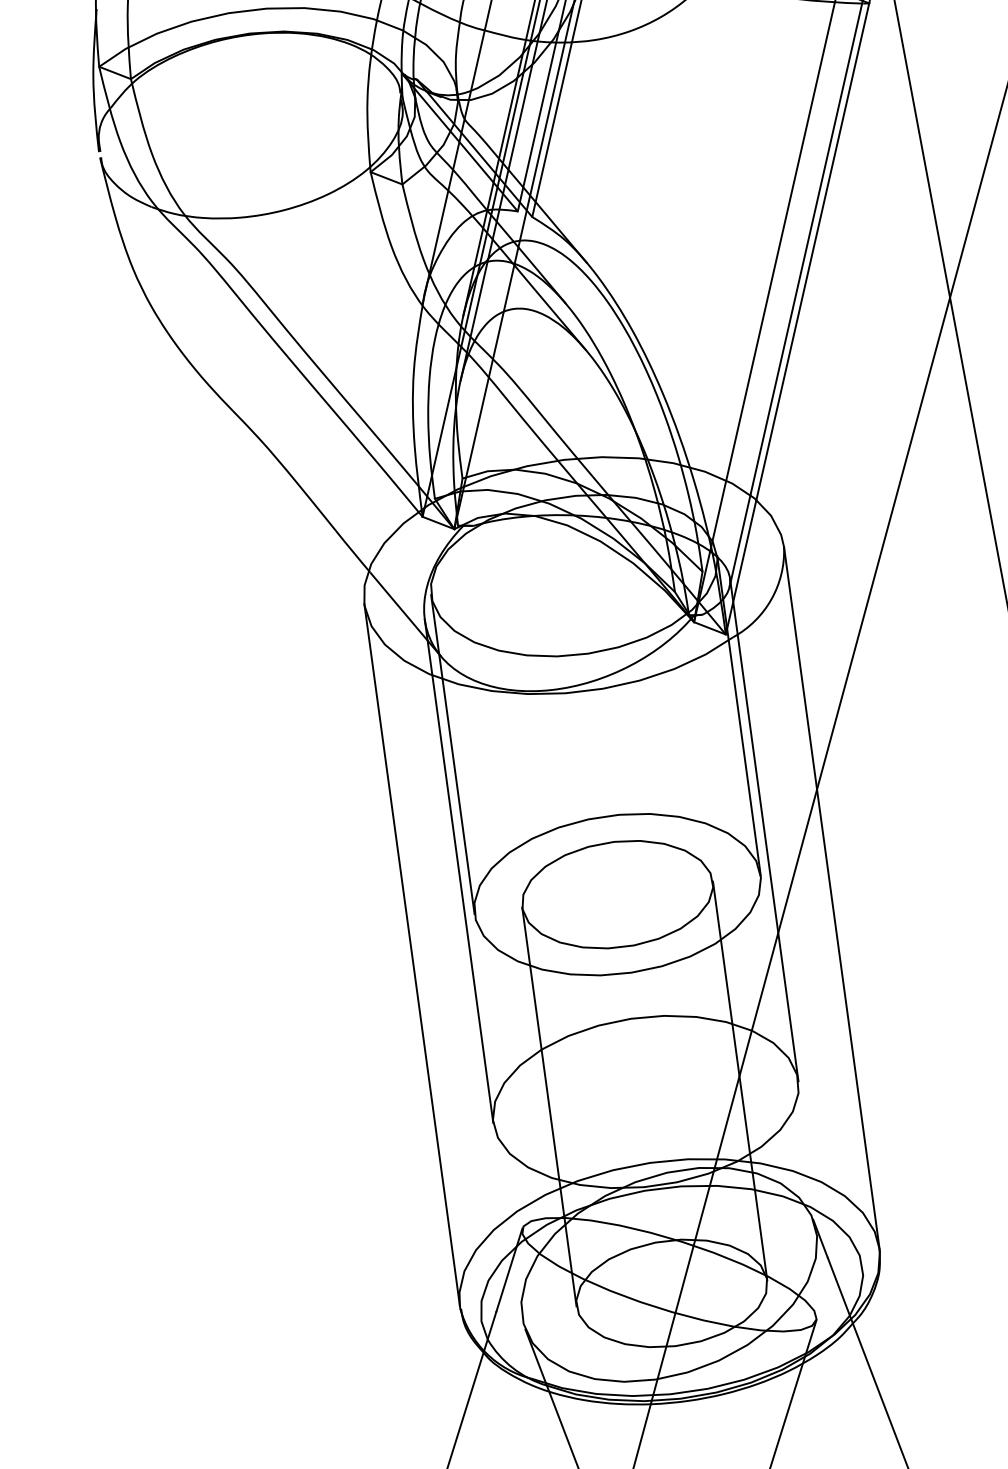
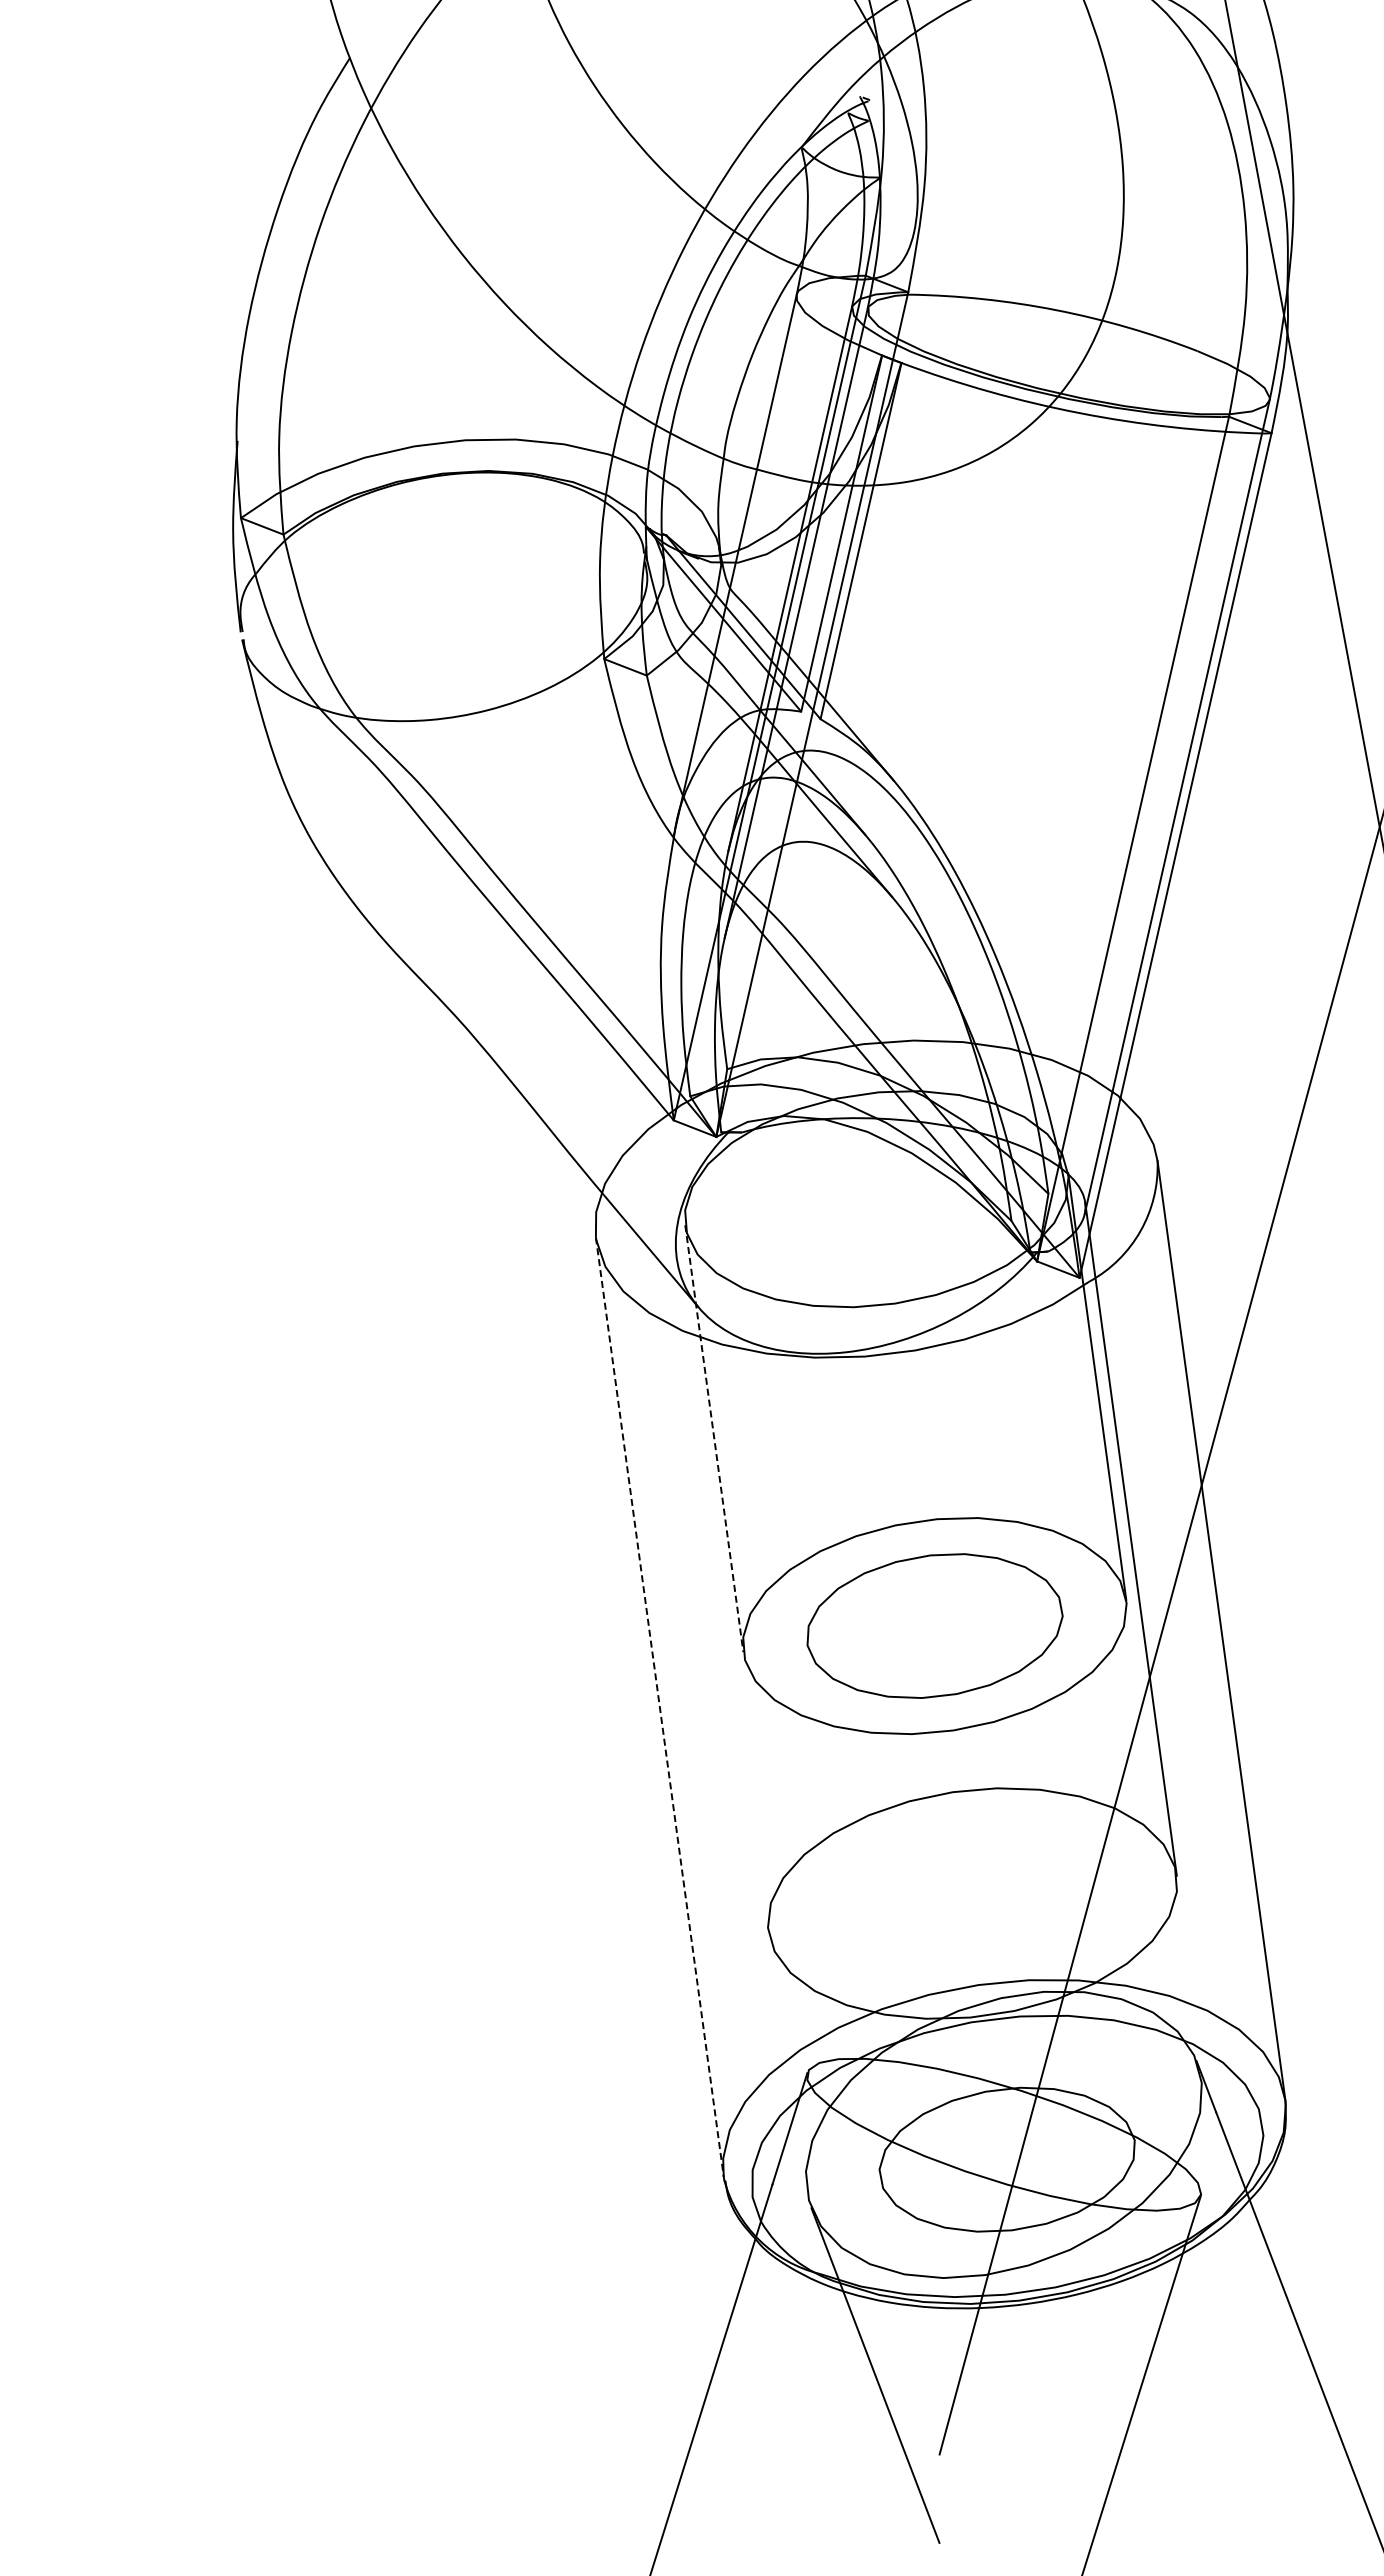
line: (453, 755) -> (714, 1439), solid -> dashed
line: (458, 871) -> (722, 1594), removed
line: (411, 954) -> (659, 1706), solid -> dashed
line: (739, 1081) -> (1098, 1875), removed
line: (549, 1107) -> (843, 1910), removed

